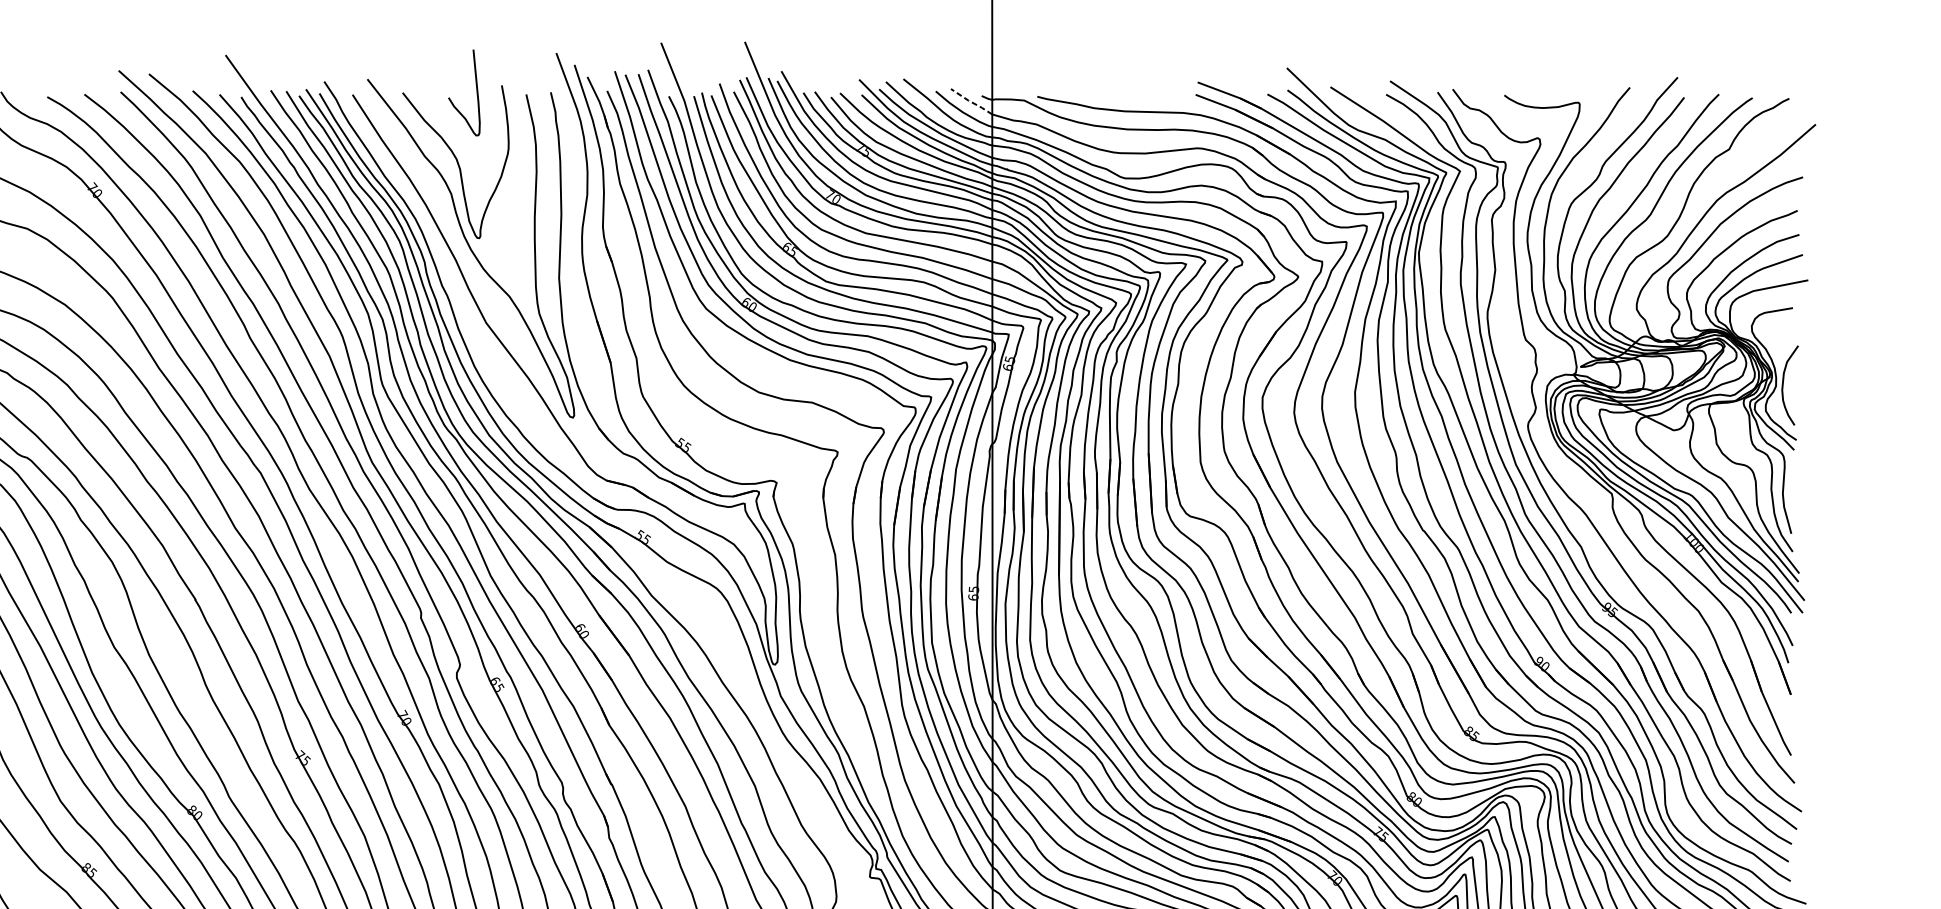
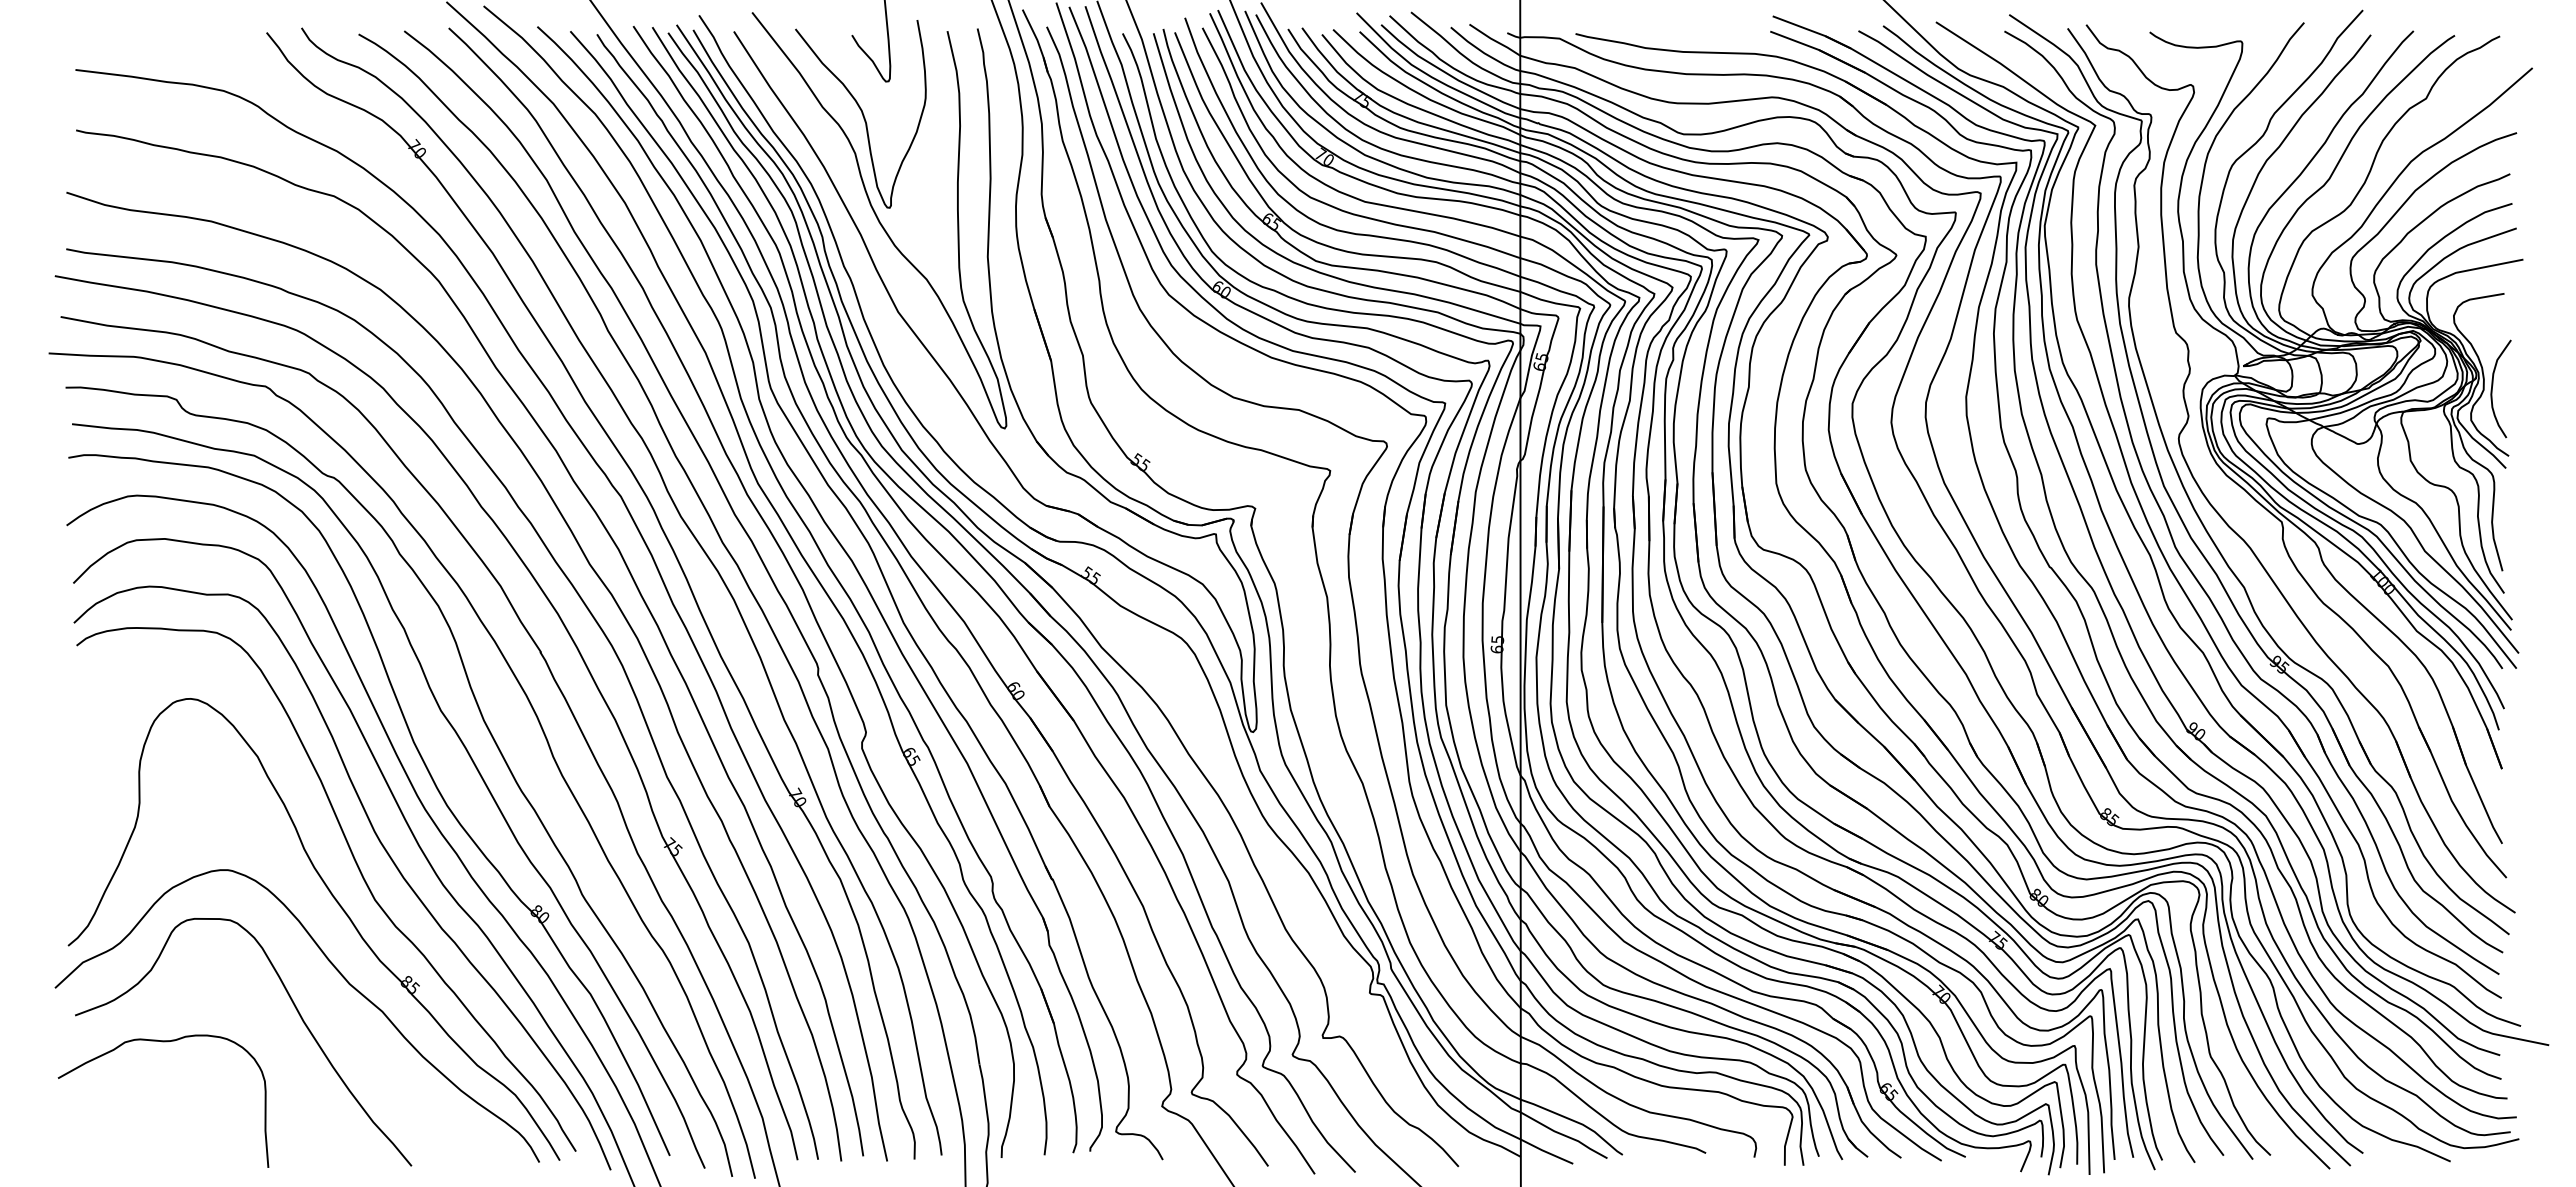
line: (971, 102) -> (1494, 40), dashed -> solid

